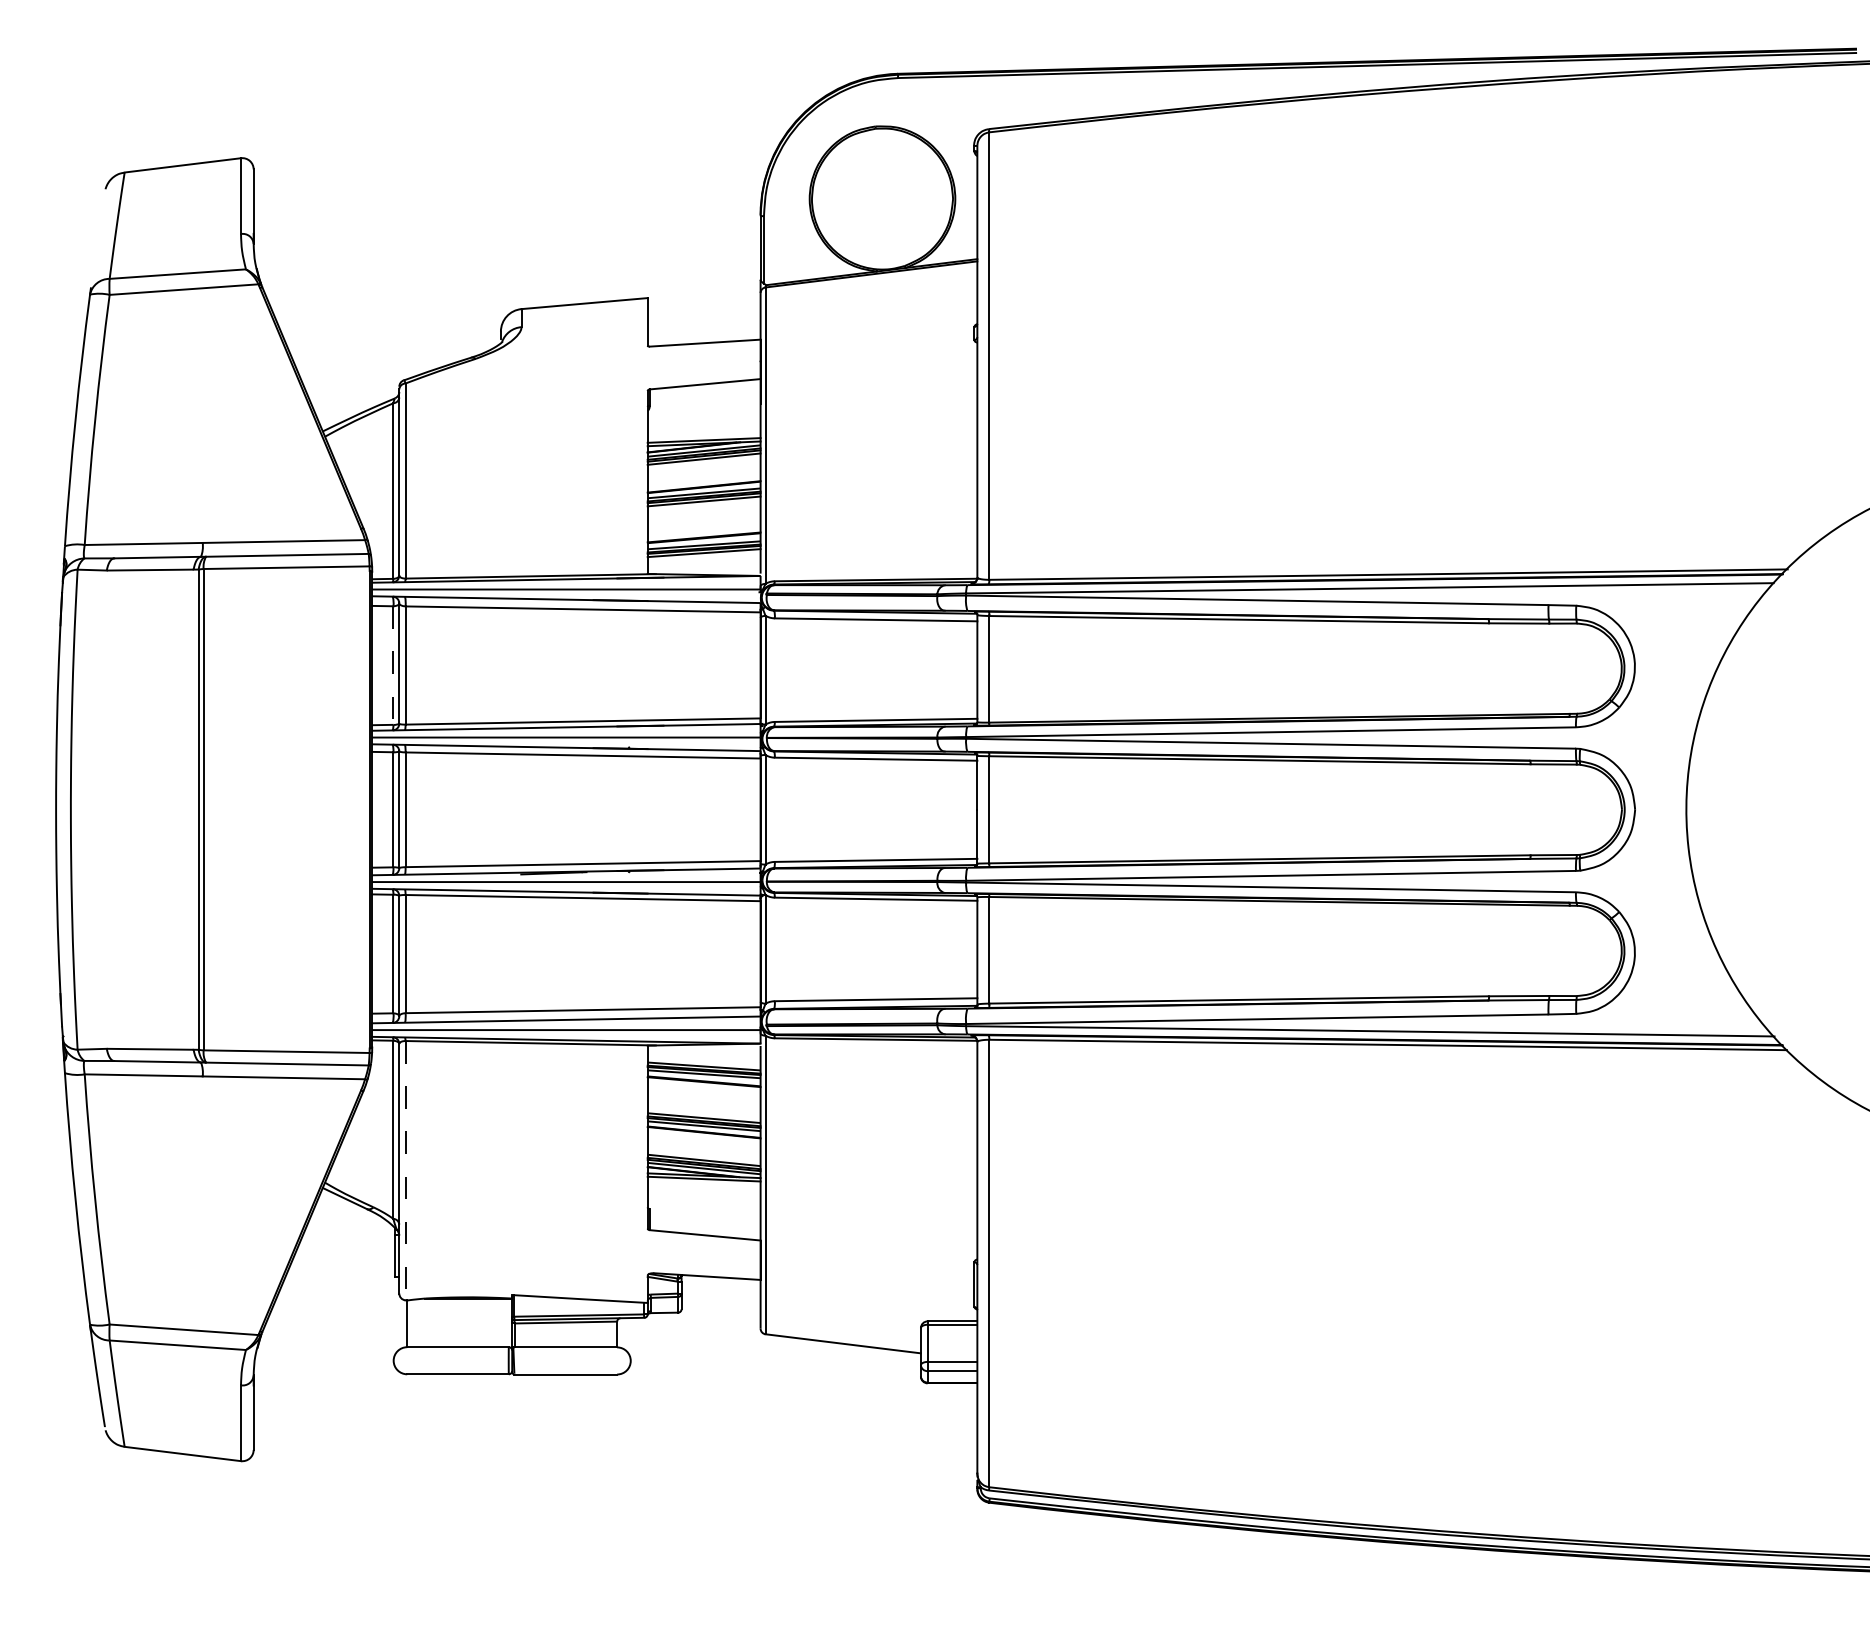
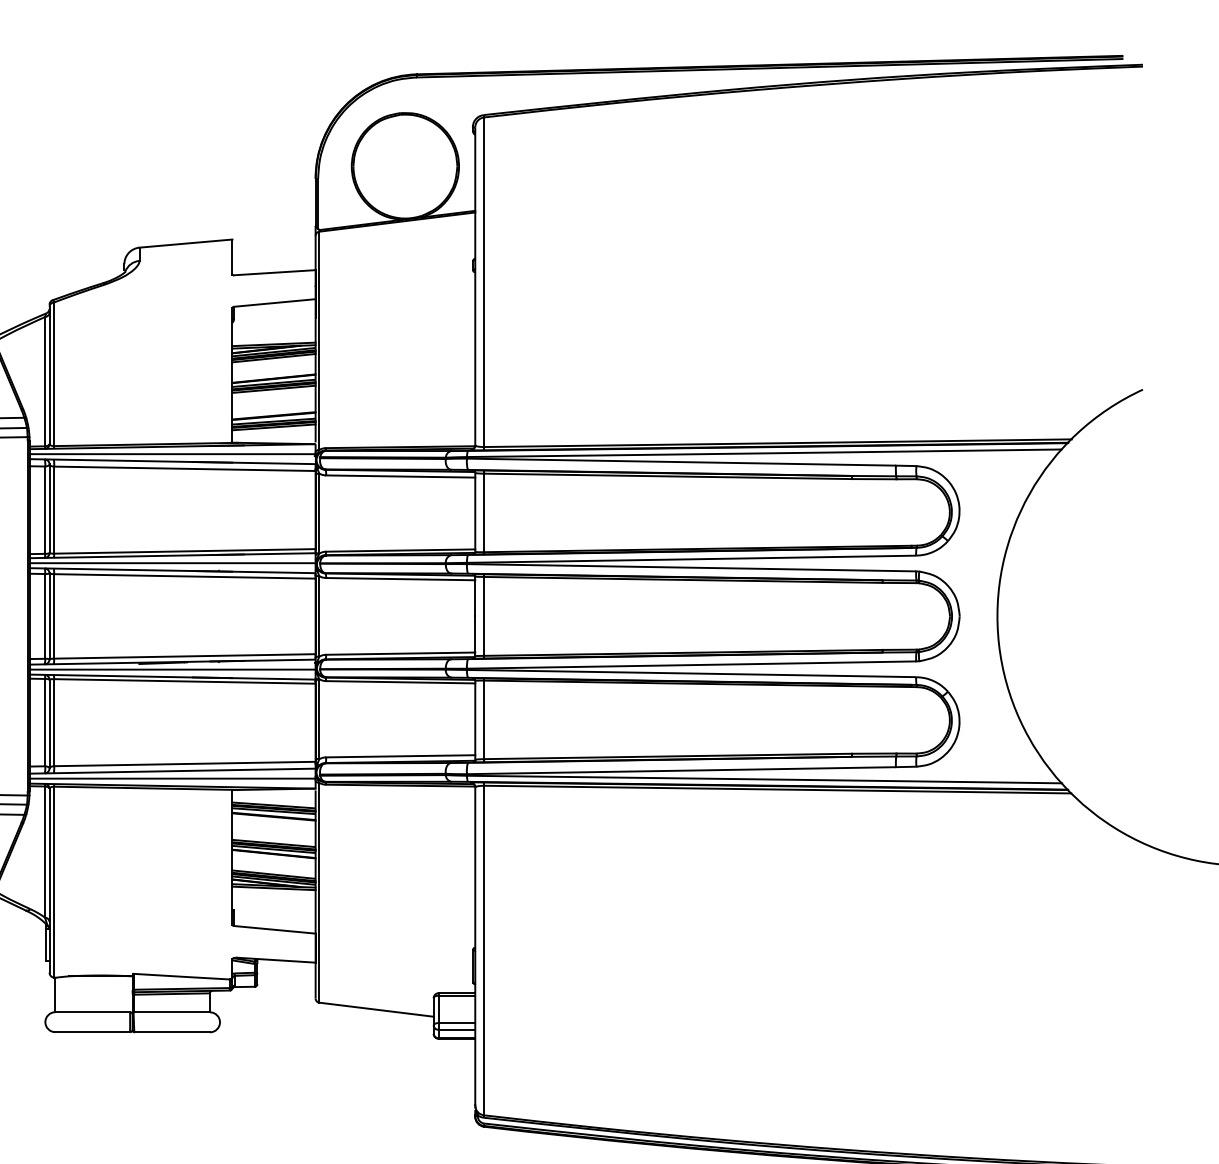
line: (393, 666) -> (45, 510), dashed -> solid
line: (405, 1170) -> (54, 882), dashed -> solid

